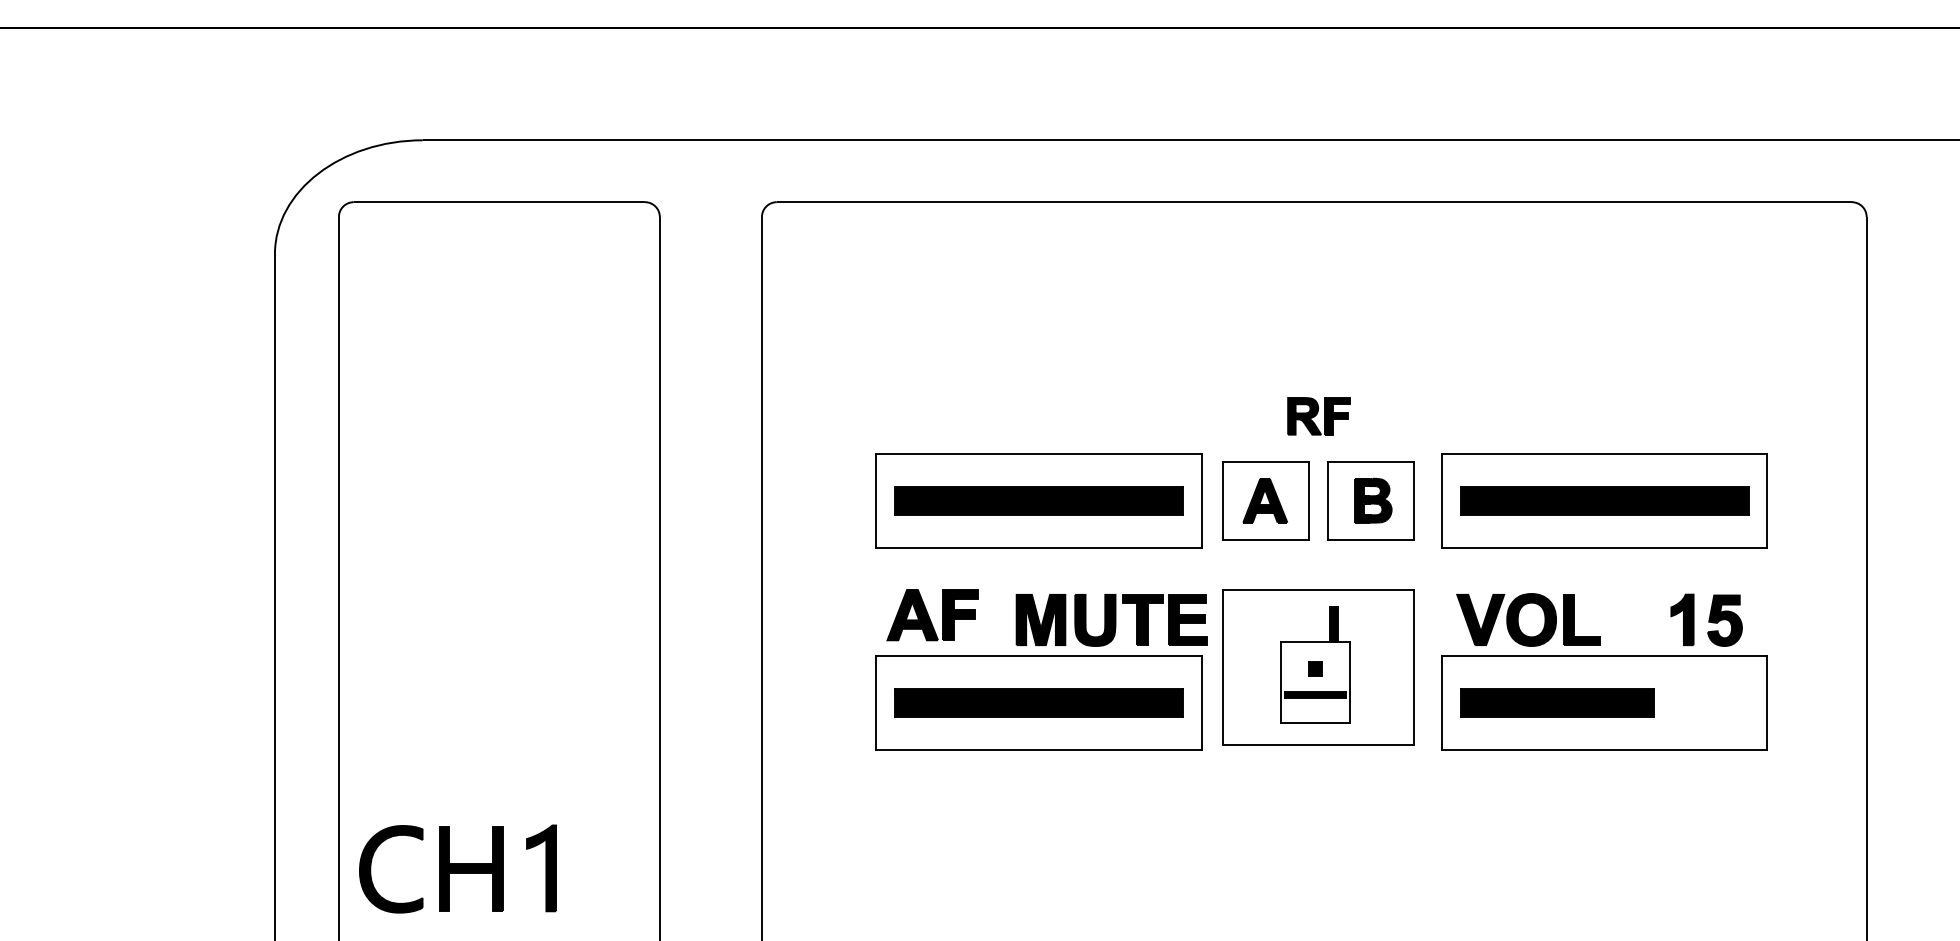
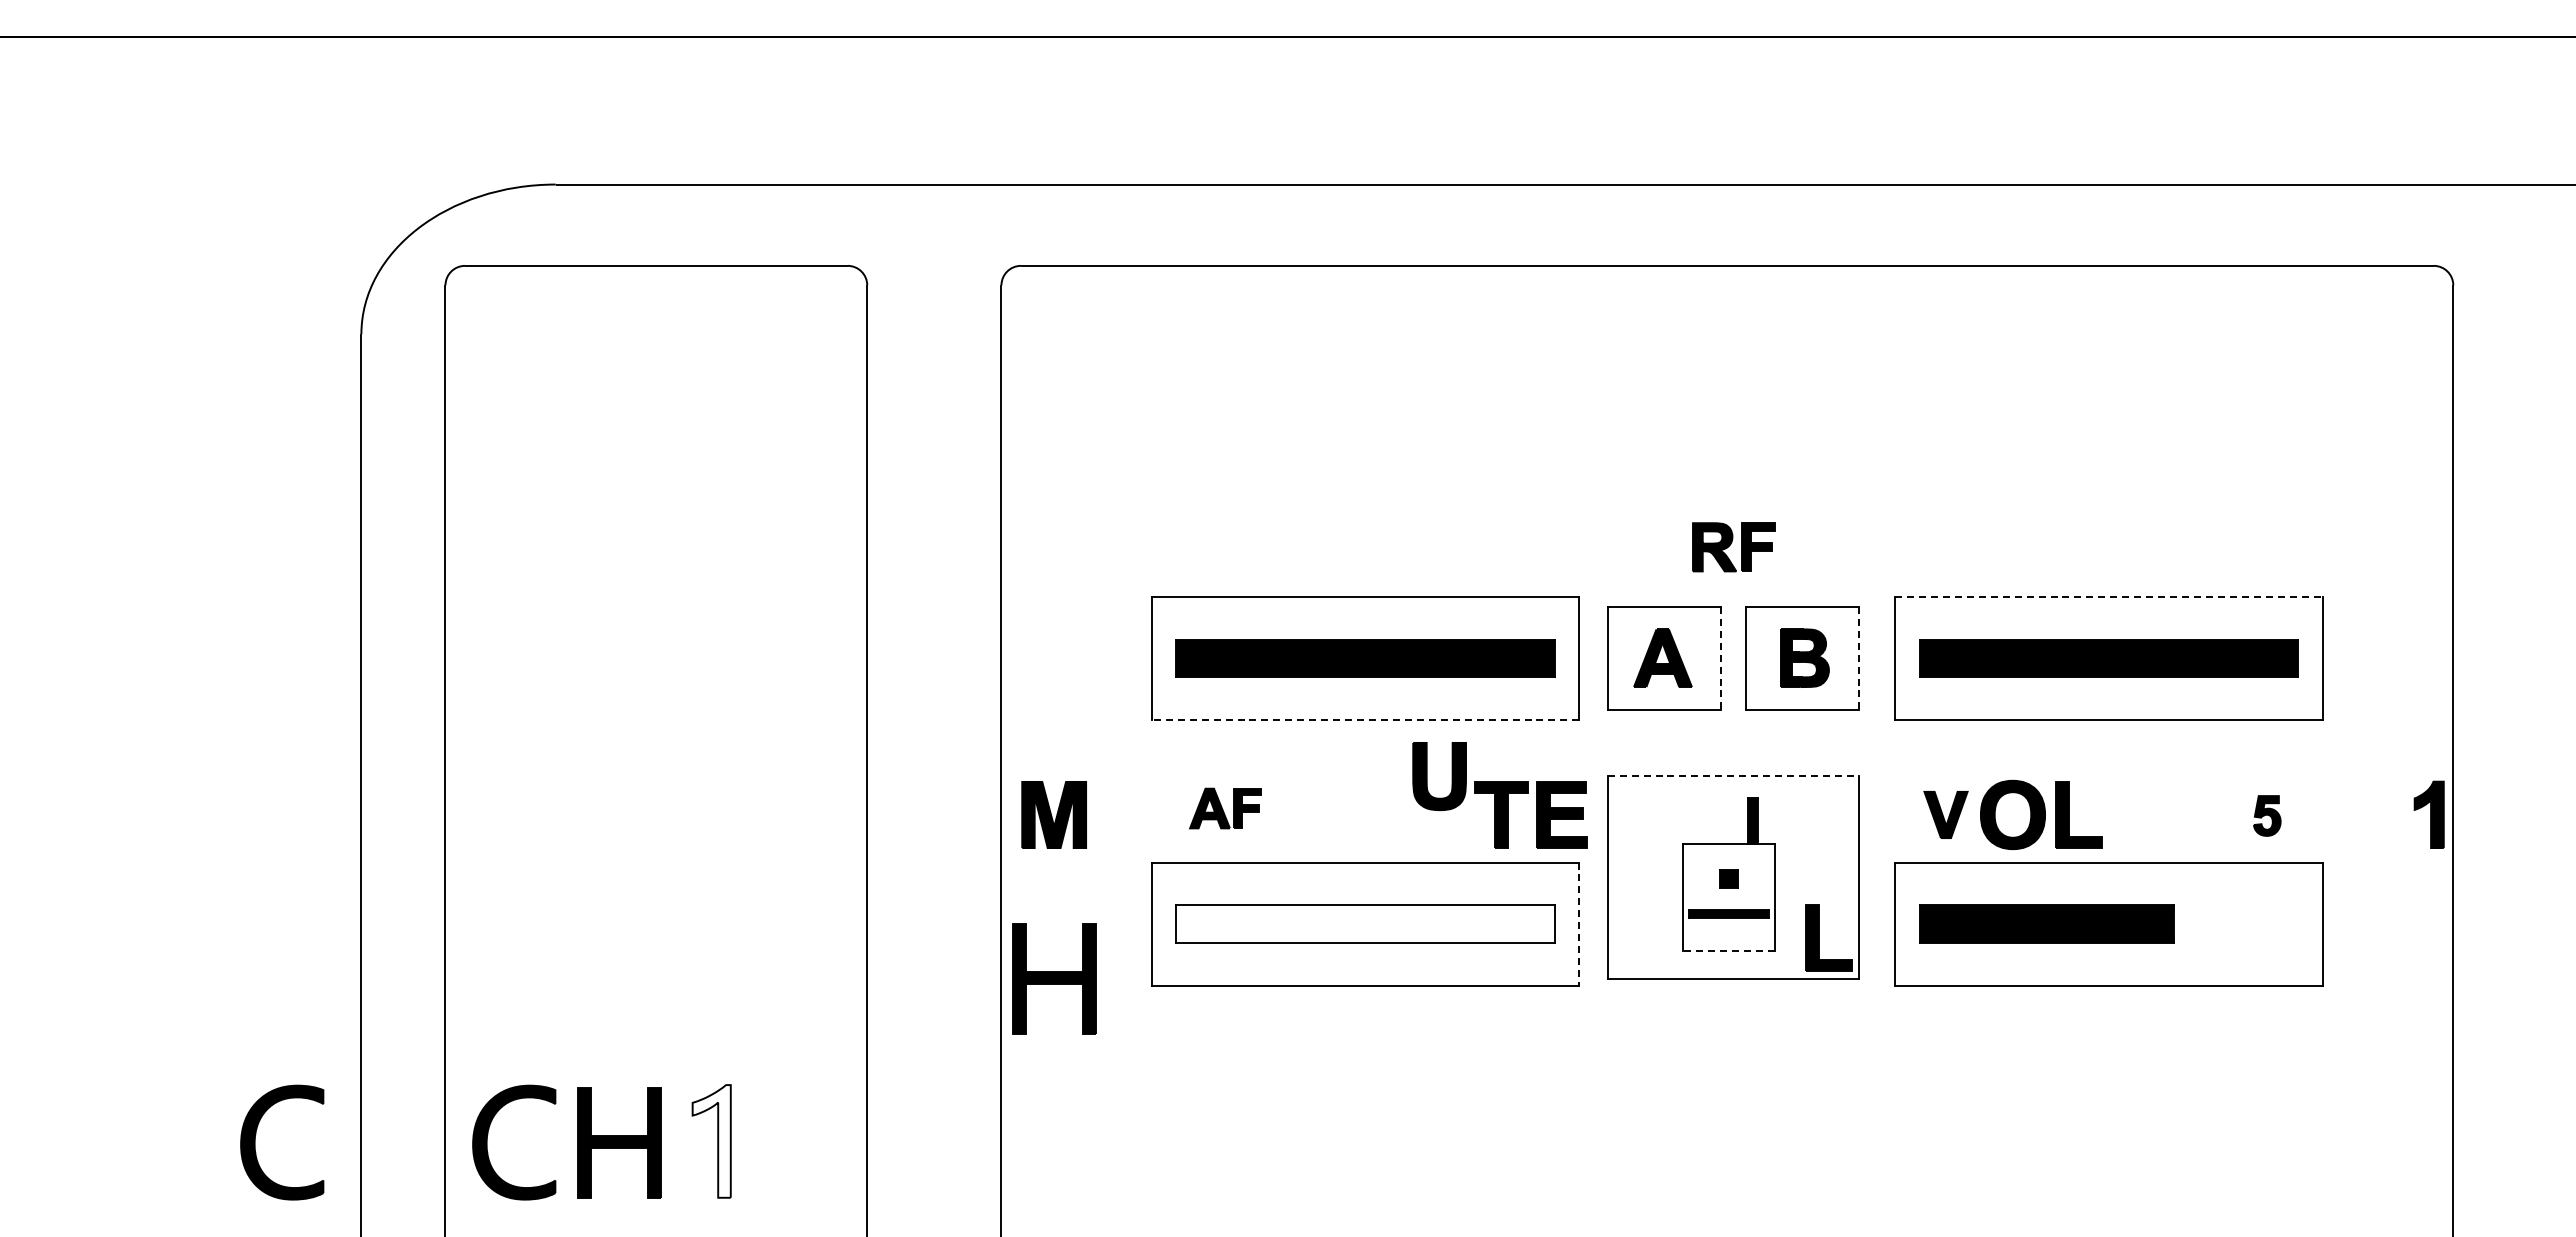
line: (1604, 453) -> (2108, 596), solid -> dashed
line: (1309, 500) -> (1720, 658), solid -> dashed
line: (1414, 500) -> (1858, 658), solid -> dashed
line: (1038, 547) -> (1365, 719), solid -> dashed
line: (1318, 589) -> (1733, 775), solid -> dashed
part: (932, 615) -> (1225, 808), size x0.6
part: (1040, 619) -> (1053, 814), moved
part: (1480, 619) -> (1945, 814), size x0.7
part: (1681, 619) -> (2428, 814), moved
part: (1086, 620) -> (1427, 776), moved
part: (1725, 620) -> (2267, 815), size x0.6
fill: (1038, 702) -> (1365, 923), removed
line: (1201, 703) -> (1579, 924), solid -> dashed
part: (1384, 713) -> (1819, 937), added
line: (1315, 723) -> (1729, 950), solid -> dashed
part: (802, 744) -> (1054, 978), added
fill: (541, 868) -> (711, 1141), removed
part: (194, 869) -> (255, 1142), added

